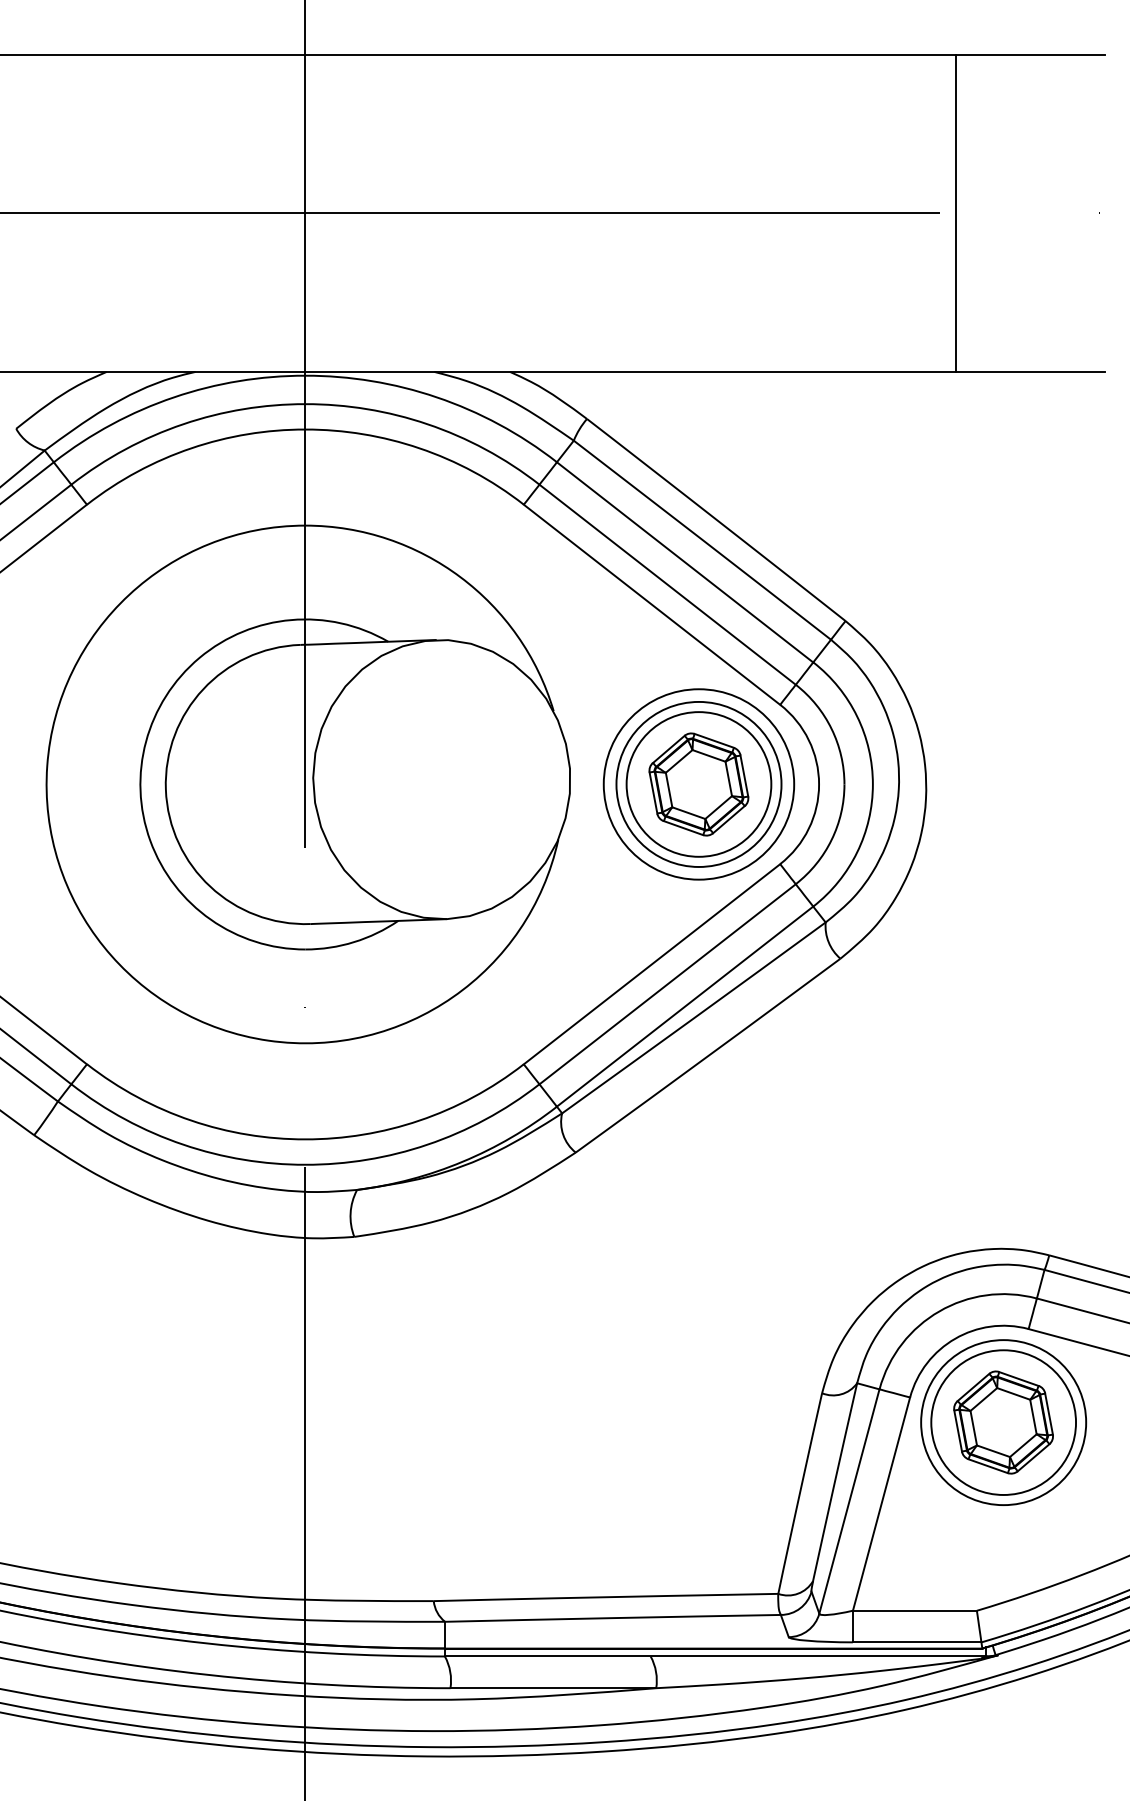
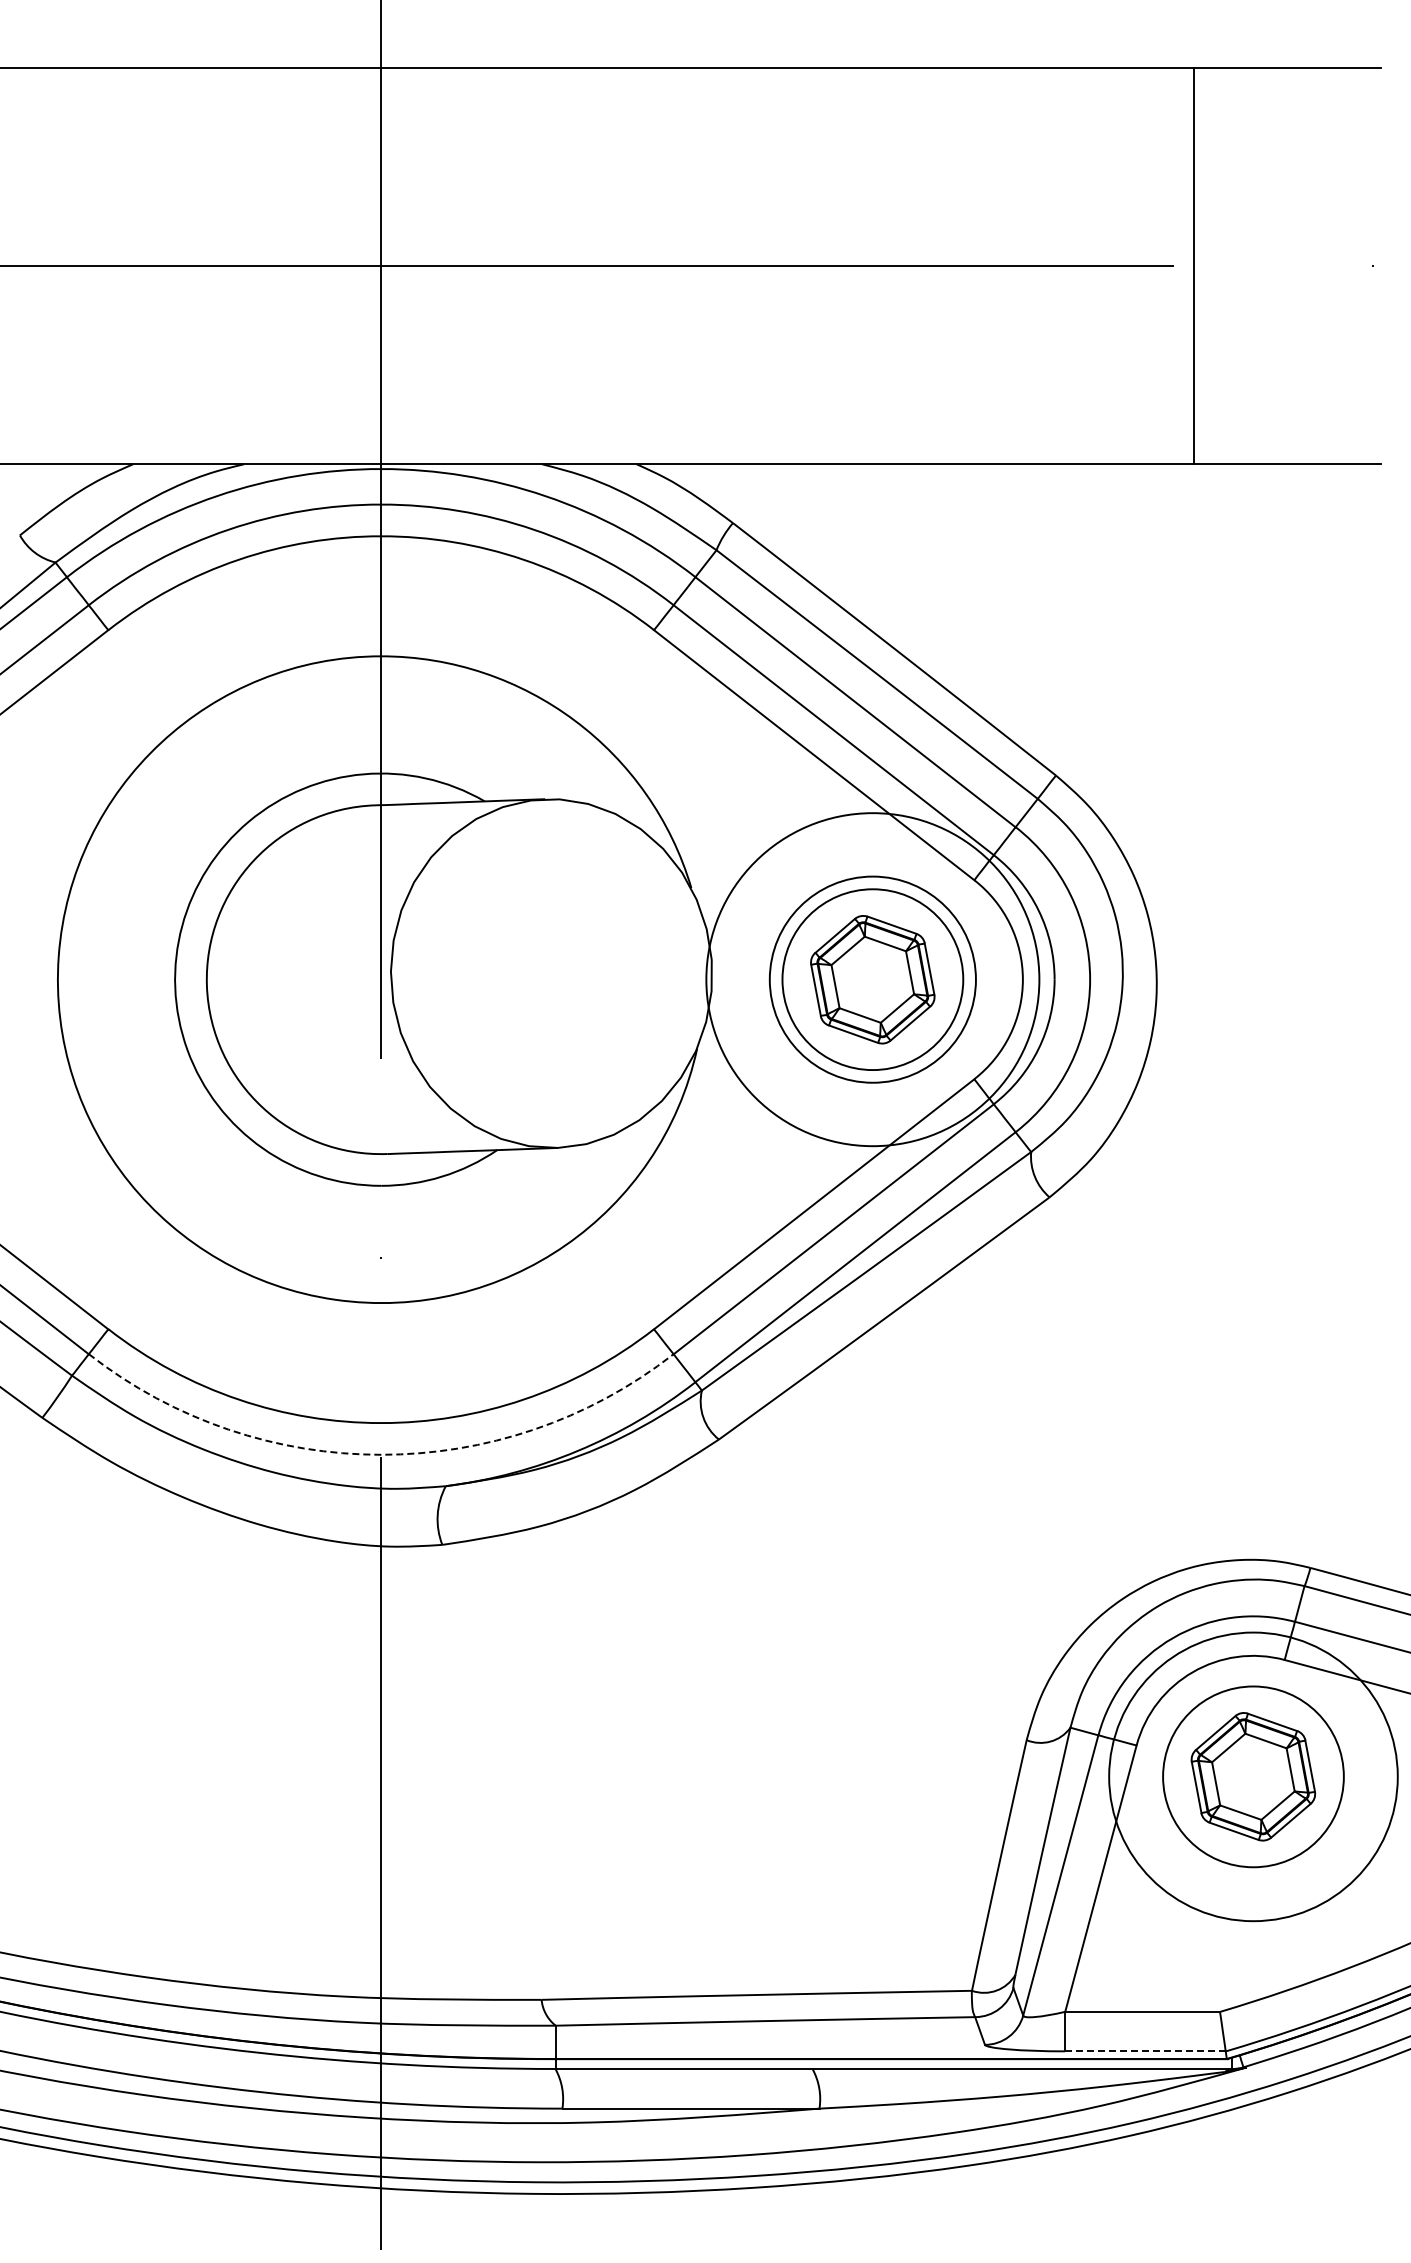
circle: (698, 784) -> (872, 979), size x1.4
arc: (305, 1164) -> (381, 1454), solid -> dashed
circle: (1003, 1422) -> (1253, 1776), size x1.4
line: (916, 1642) -> (1144, 2051), solid -> dashed

